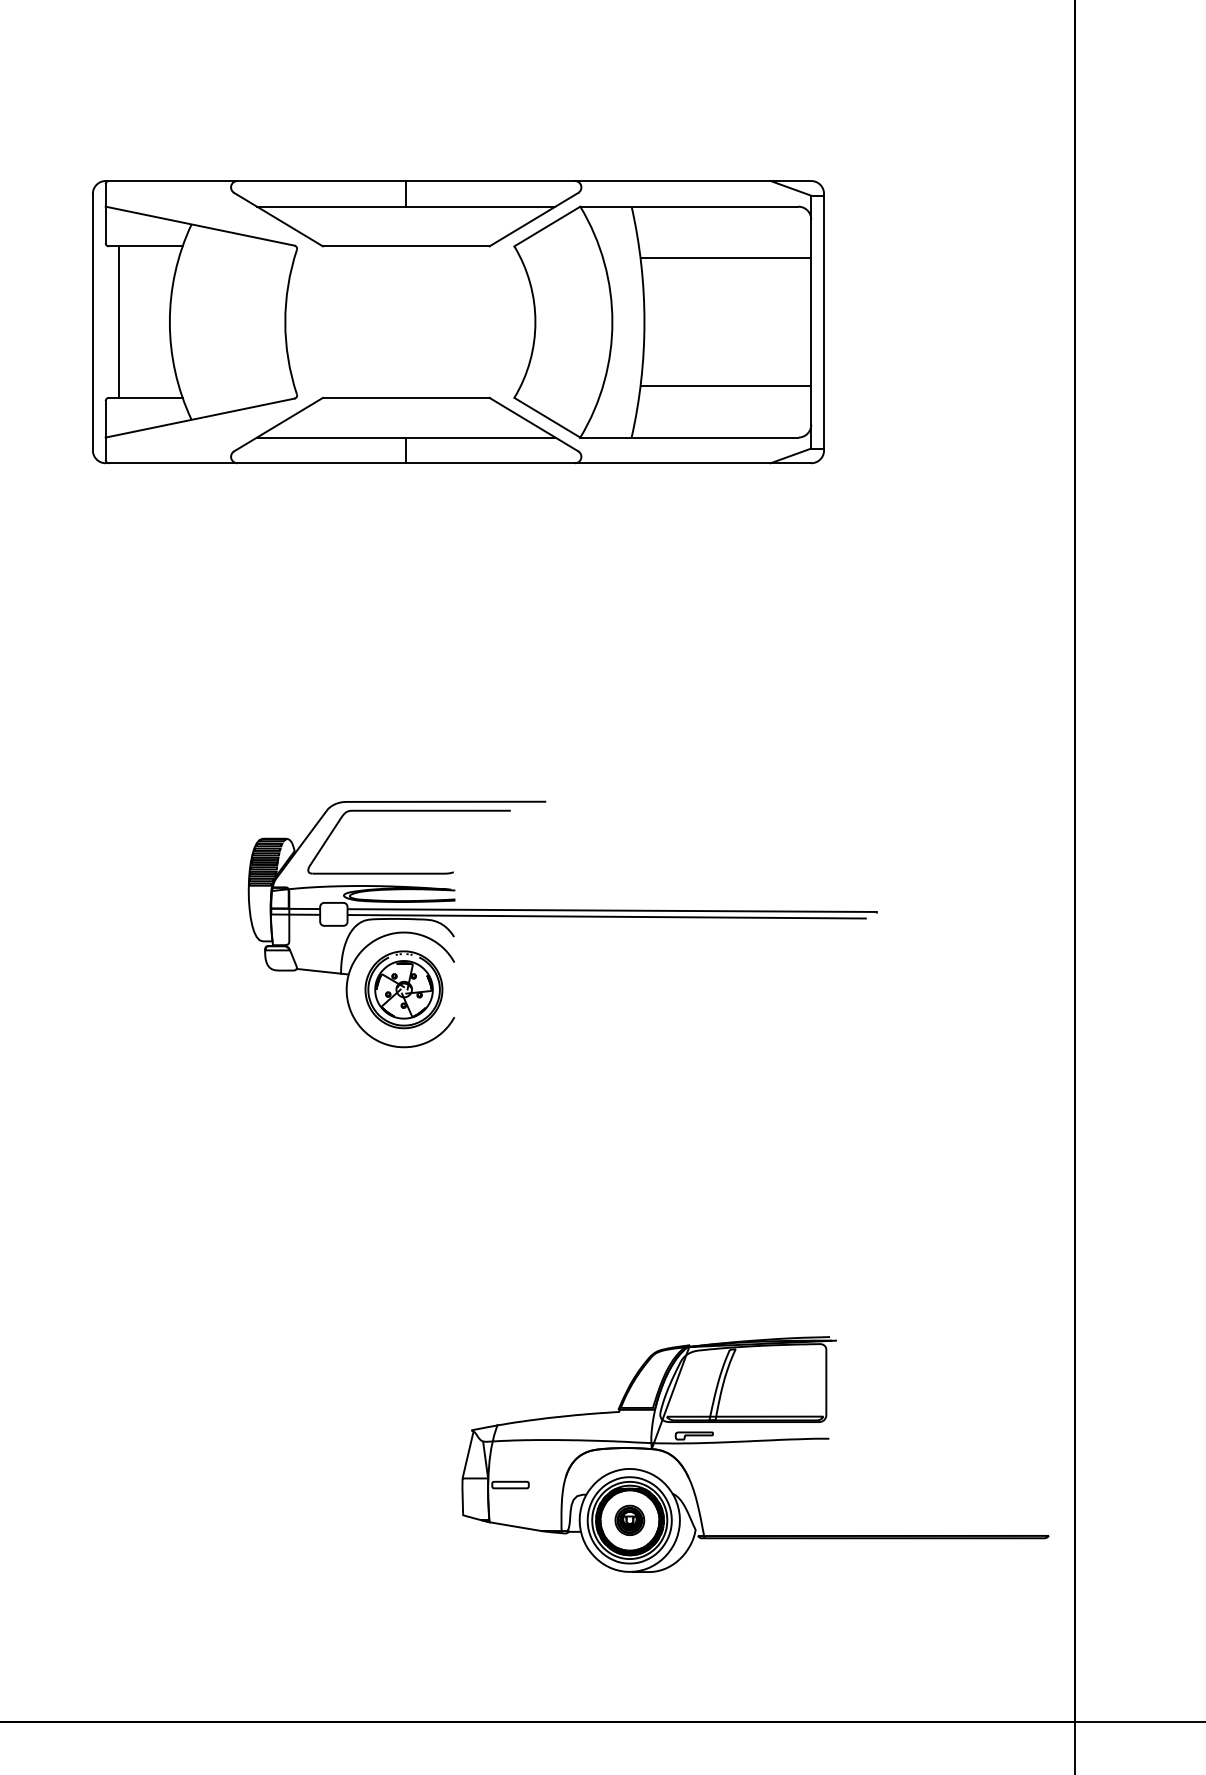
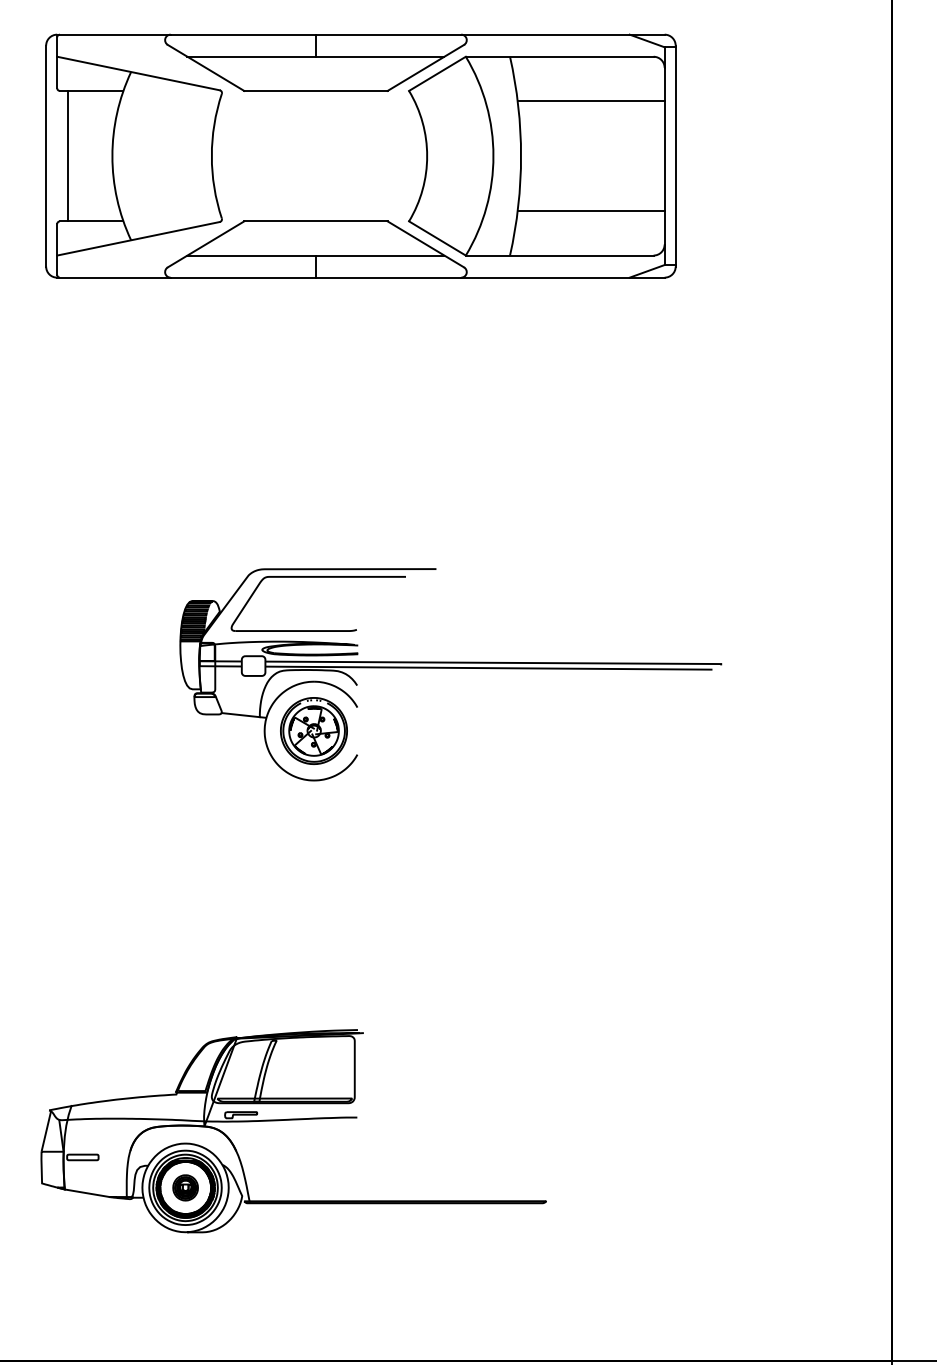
part: (751, 1442) -> (290, 1120), moved

